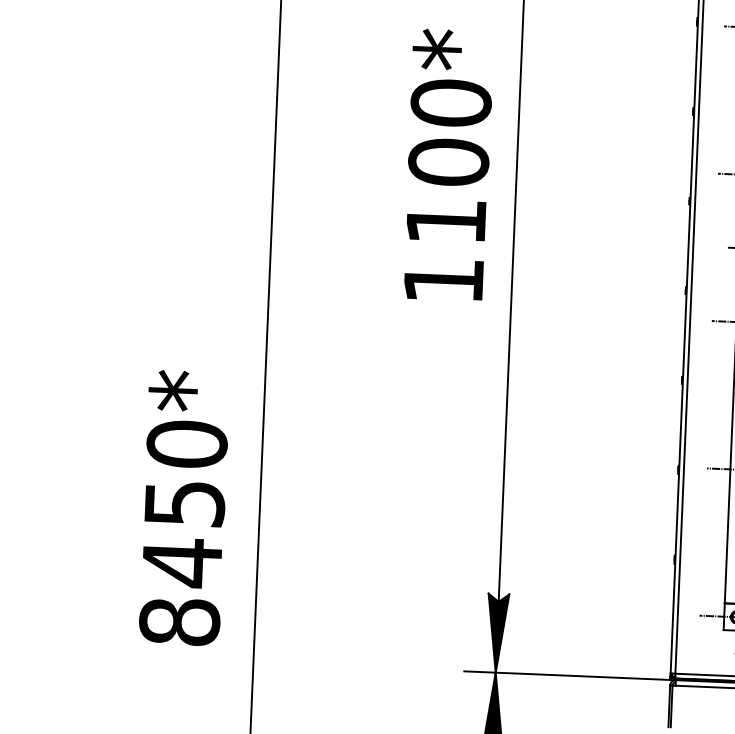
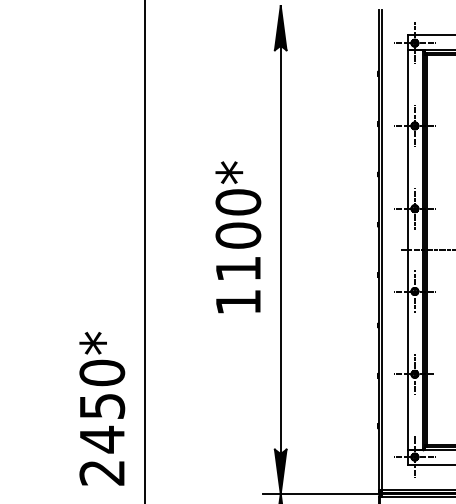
text: (448, 165) -> (238, 237), moved
text: (180, 621) -> (102, 472), 8450* -> 2450*

